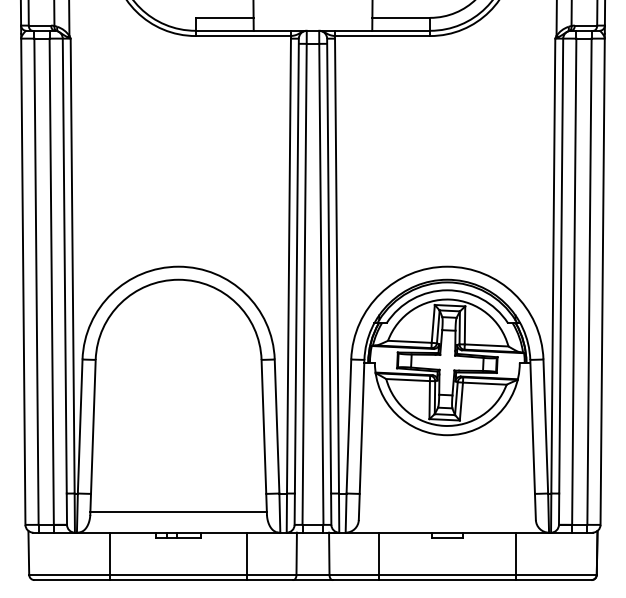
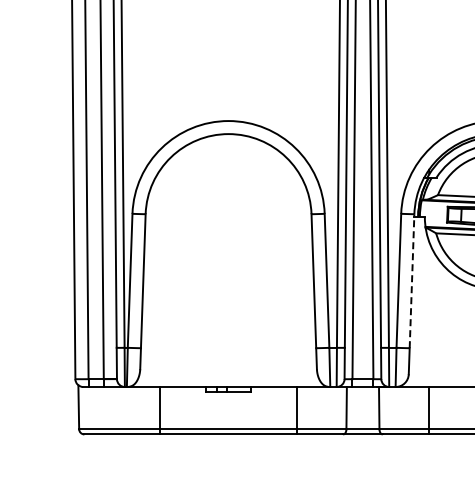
line: (362, 426) -> (412, 280), solid -> dashed
line: (178, 512) -> (228, 366), removed

